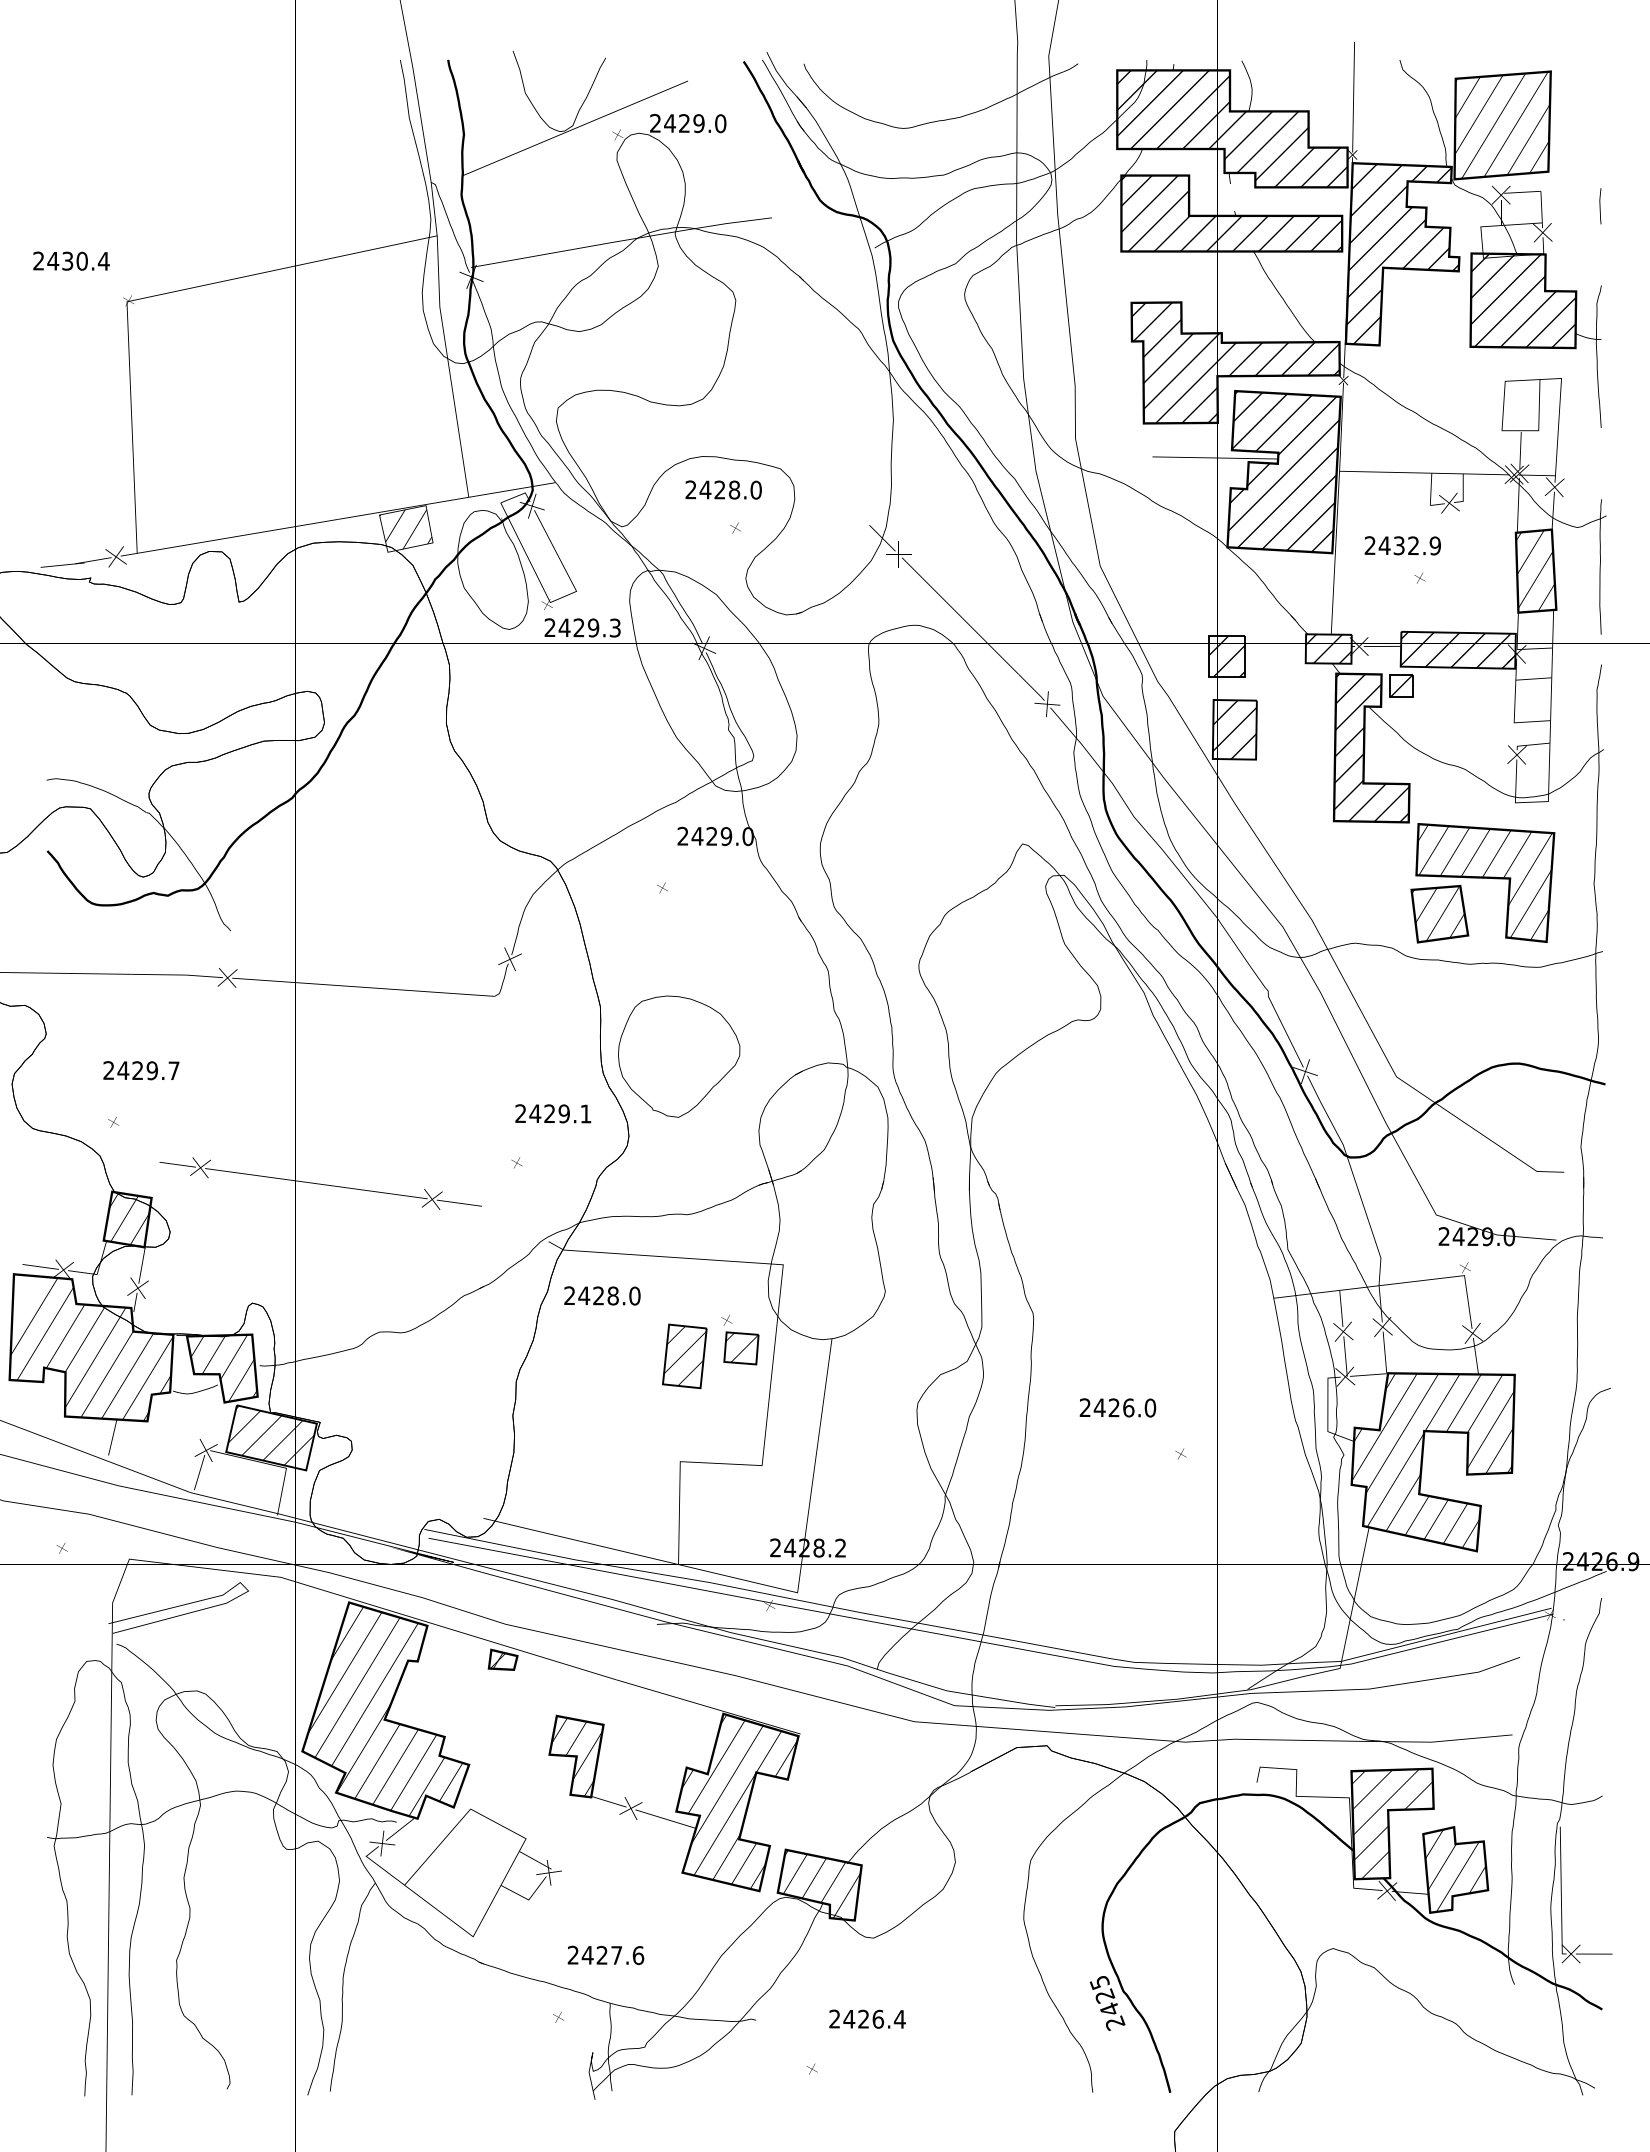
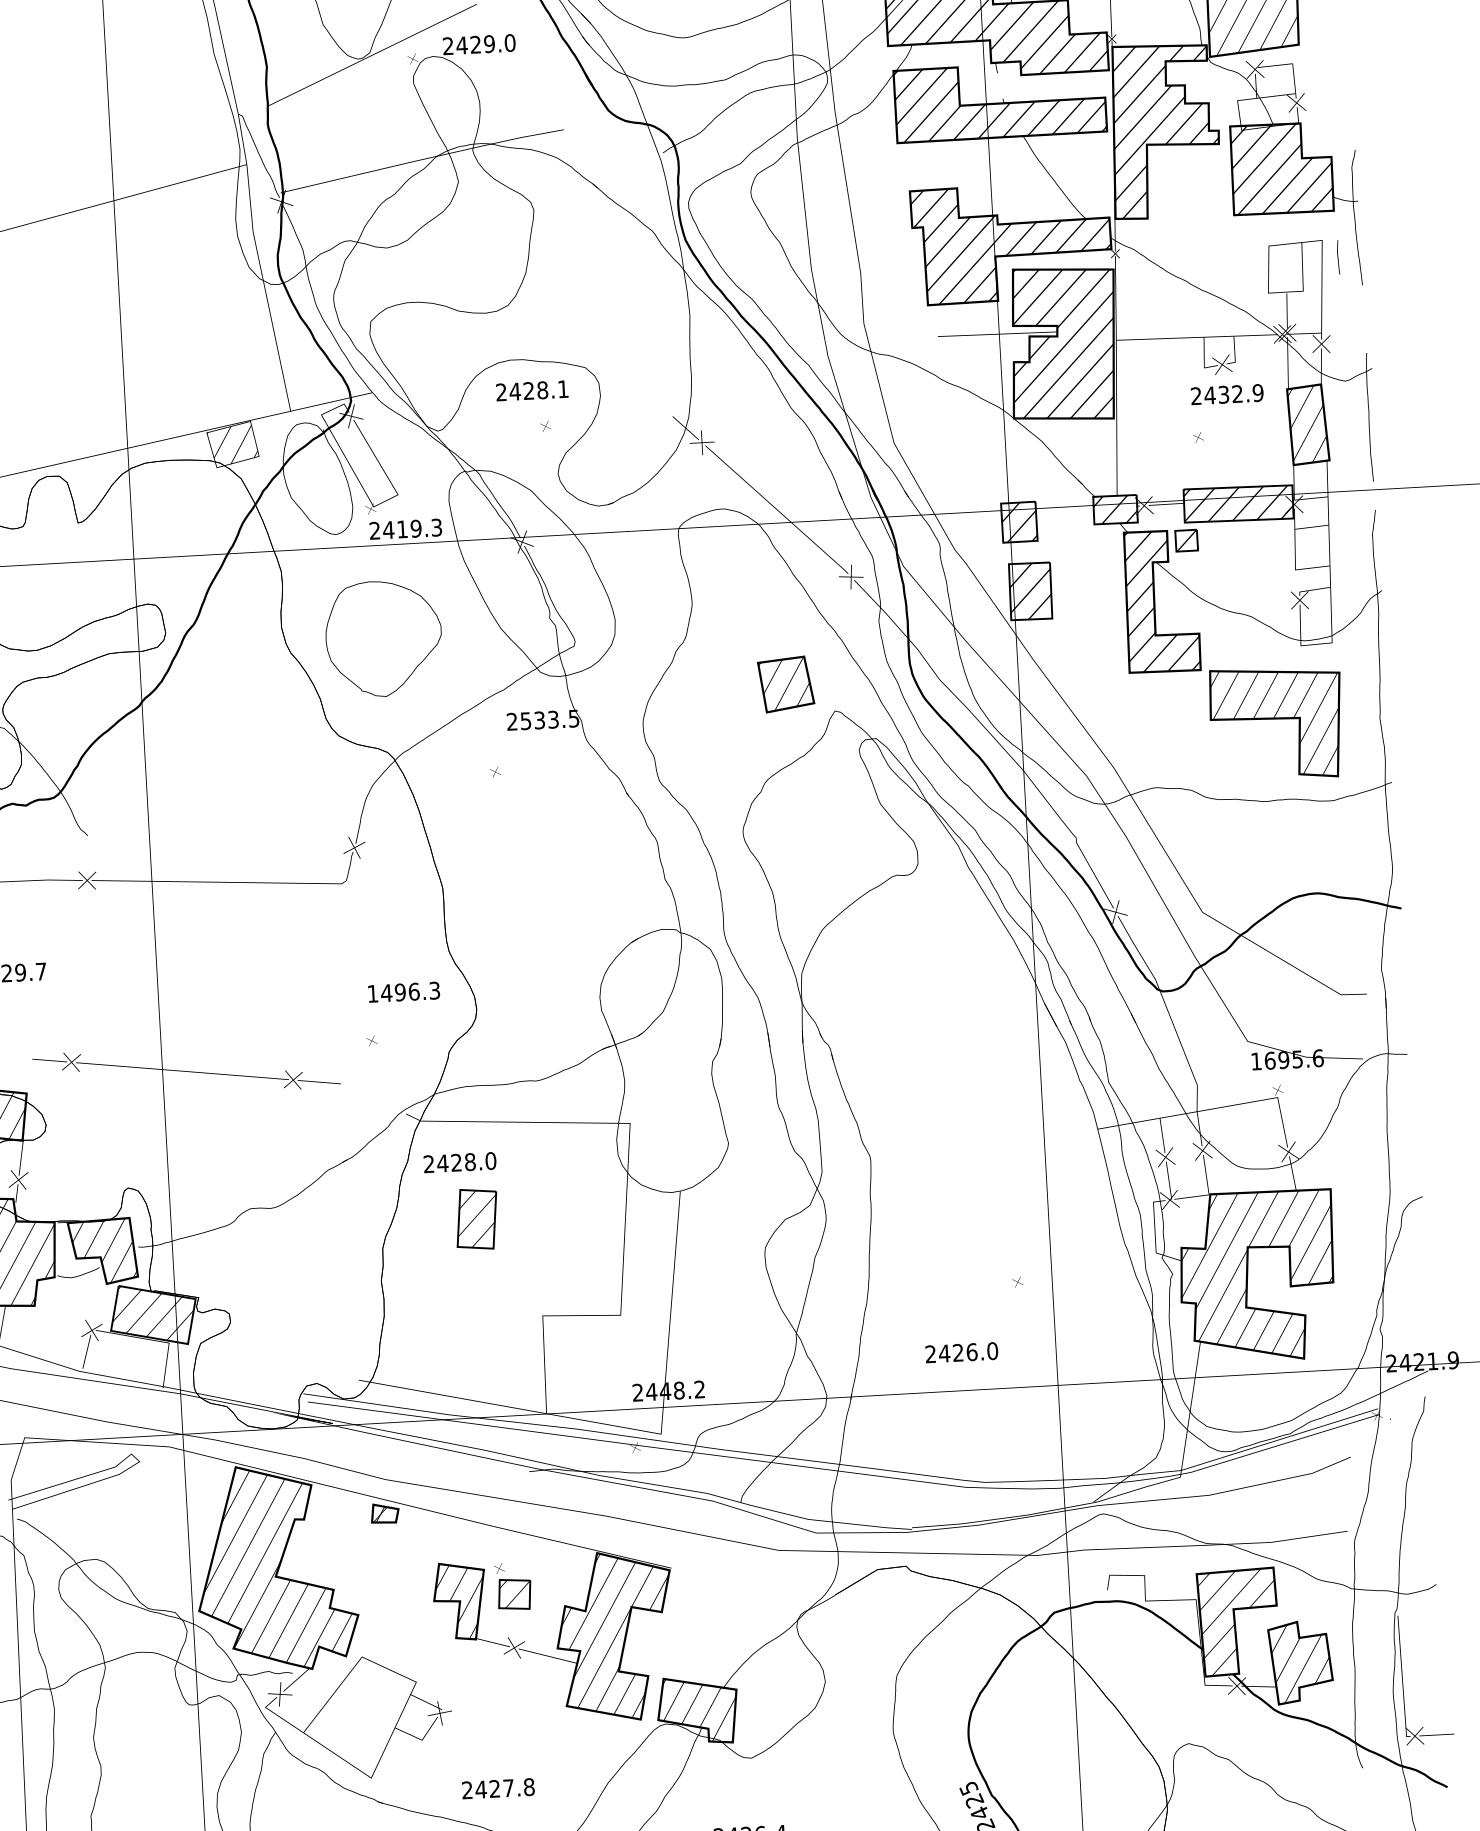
curve: (1600, 206) -> (1338, 257), moved
text: (755, 489) -> (562, 388), 2428.0 -> 2428.1
text: (1402, 545) -> (1226, 394), moved
text: (578, 627) -> (401, 529), 2429.3 -> 2419.3
text: (722, 836) -> (549, 719), 2429.0 -> 2533.5
part: (1439, 914) -> (785, 684), moved
part: (679, 1056) -> (384, 638), moved
text: (553, 1113) -> (403, 991), 2429.1 -> 1496.3
text: (1476, 1236) -> (1287, 1059), 2429.0 -> 1695.6
part: (740, 1340) -> (513, 1586), moved
part: (684, 1356) -> (476, 1219), moved
text: (1117, 1407) -> (961, 1352), moved
text: (804, 1547) -> (665, 1390), 2428.2 -> 2448.2
text: (1611, 1561) -> (1432, 1361), 2426.9 -> 2421.9
text: (638, 1955) -> (529, 1787), 2427.6 -> 2427.8

